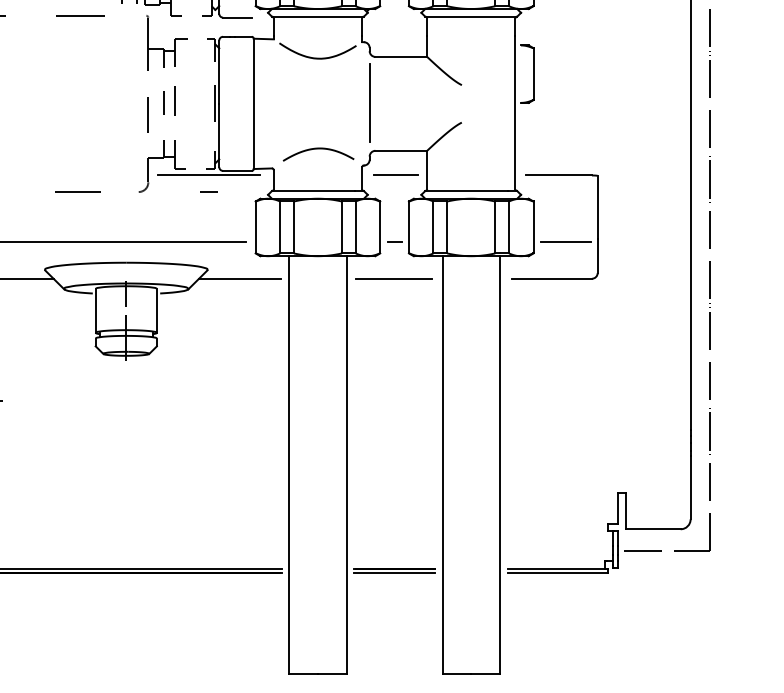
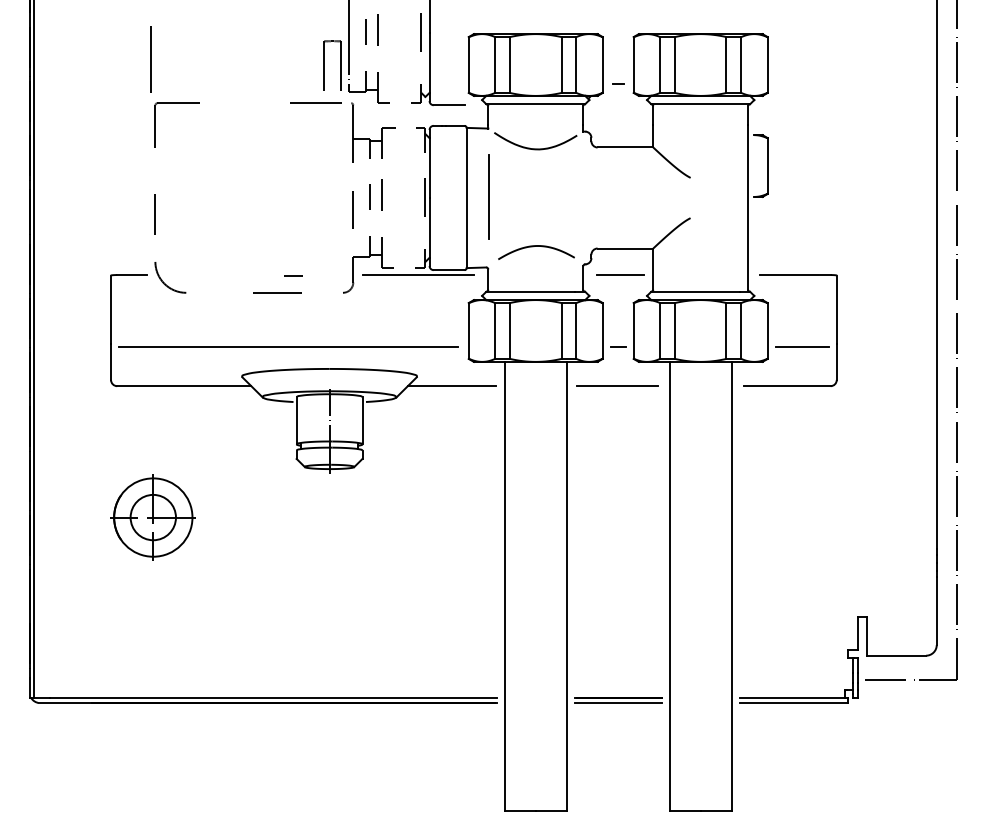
line: (79, 15) -> (315, 102), moved
line: (368, 102) -> (488, 196), moved
line: (208, 191) -> (293, 275), moved

